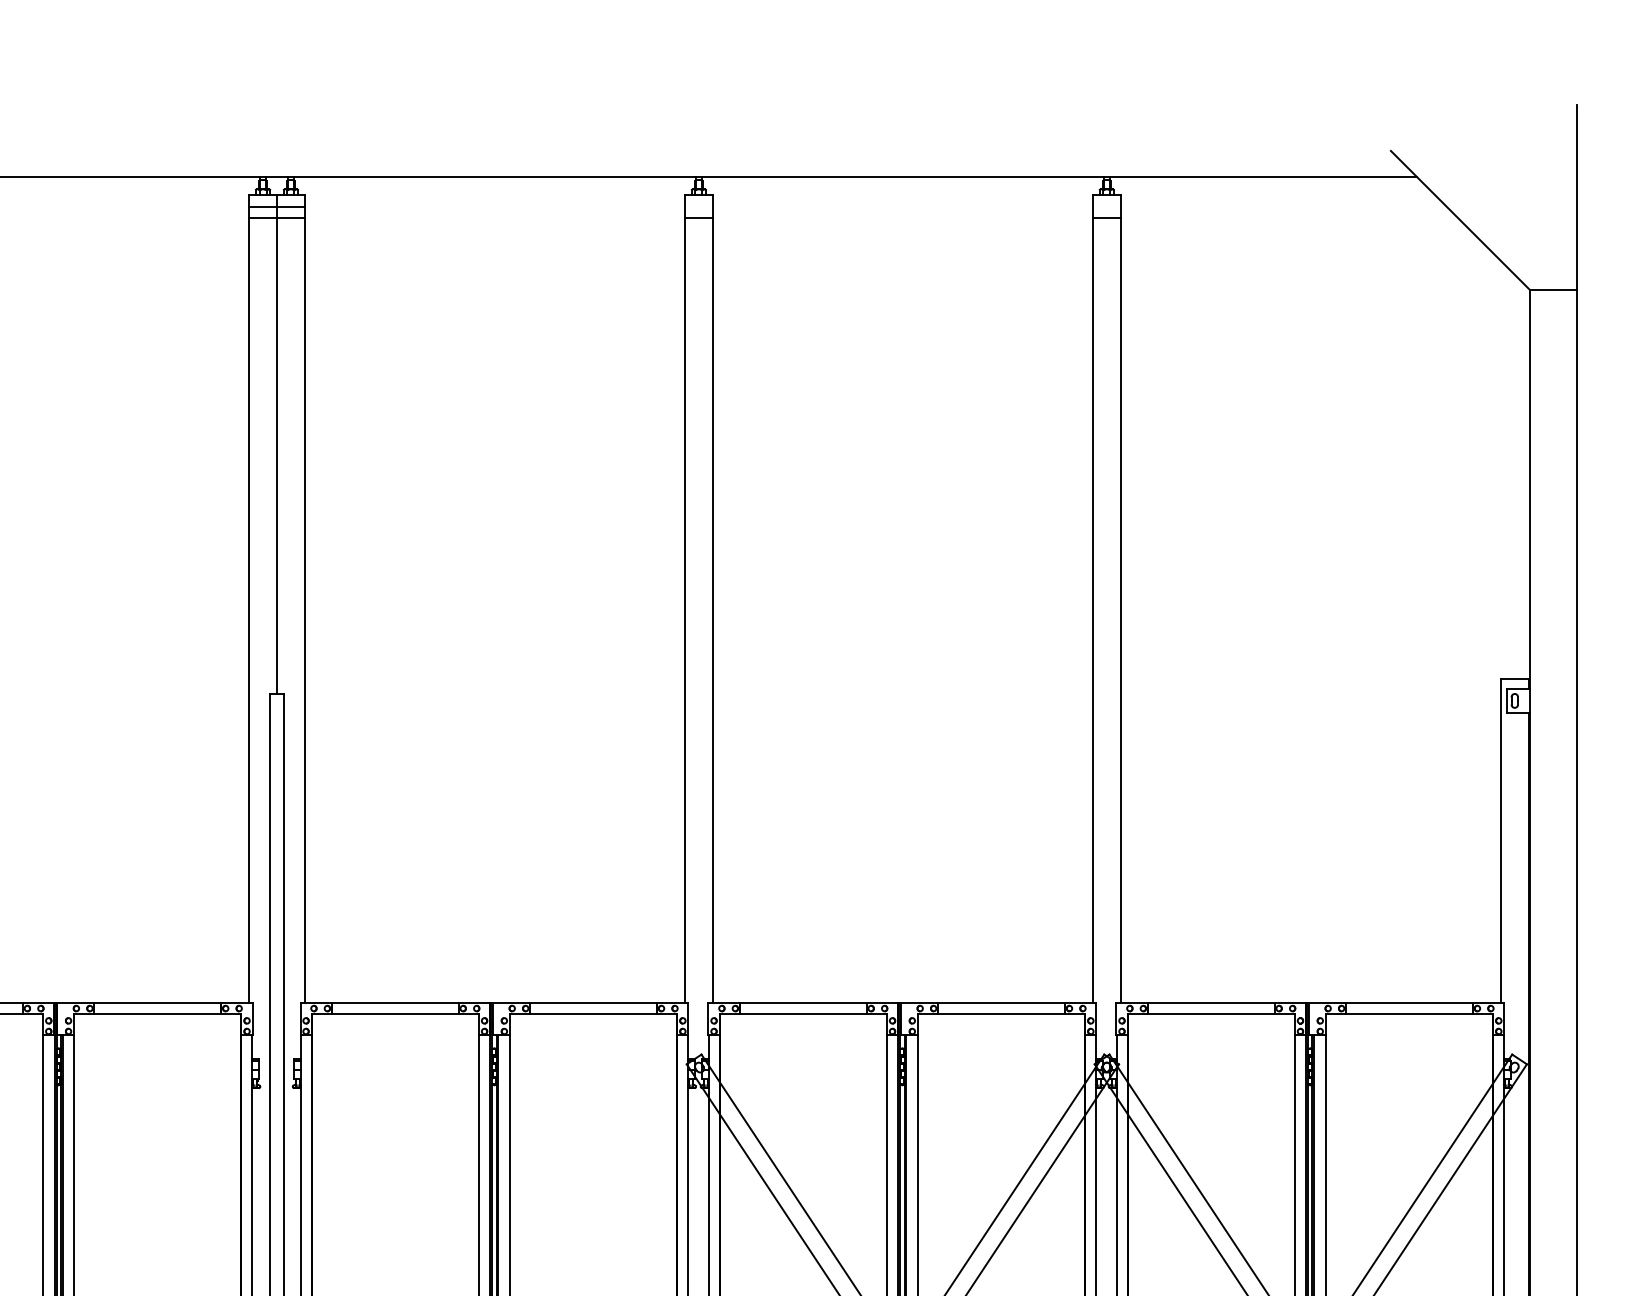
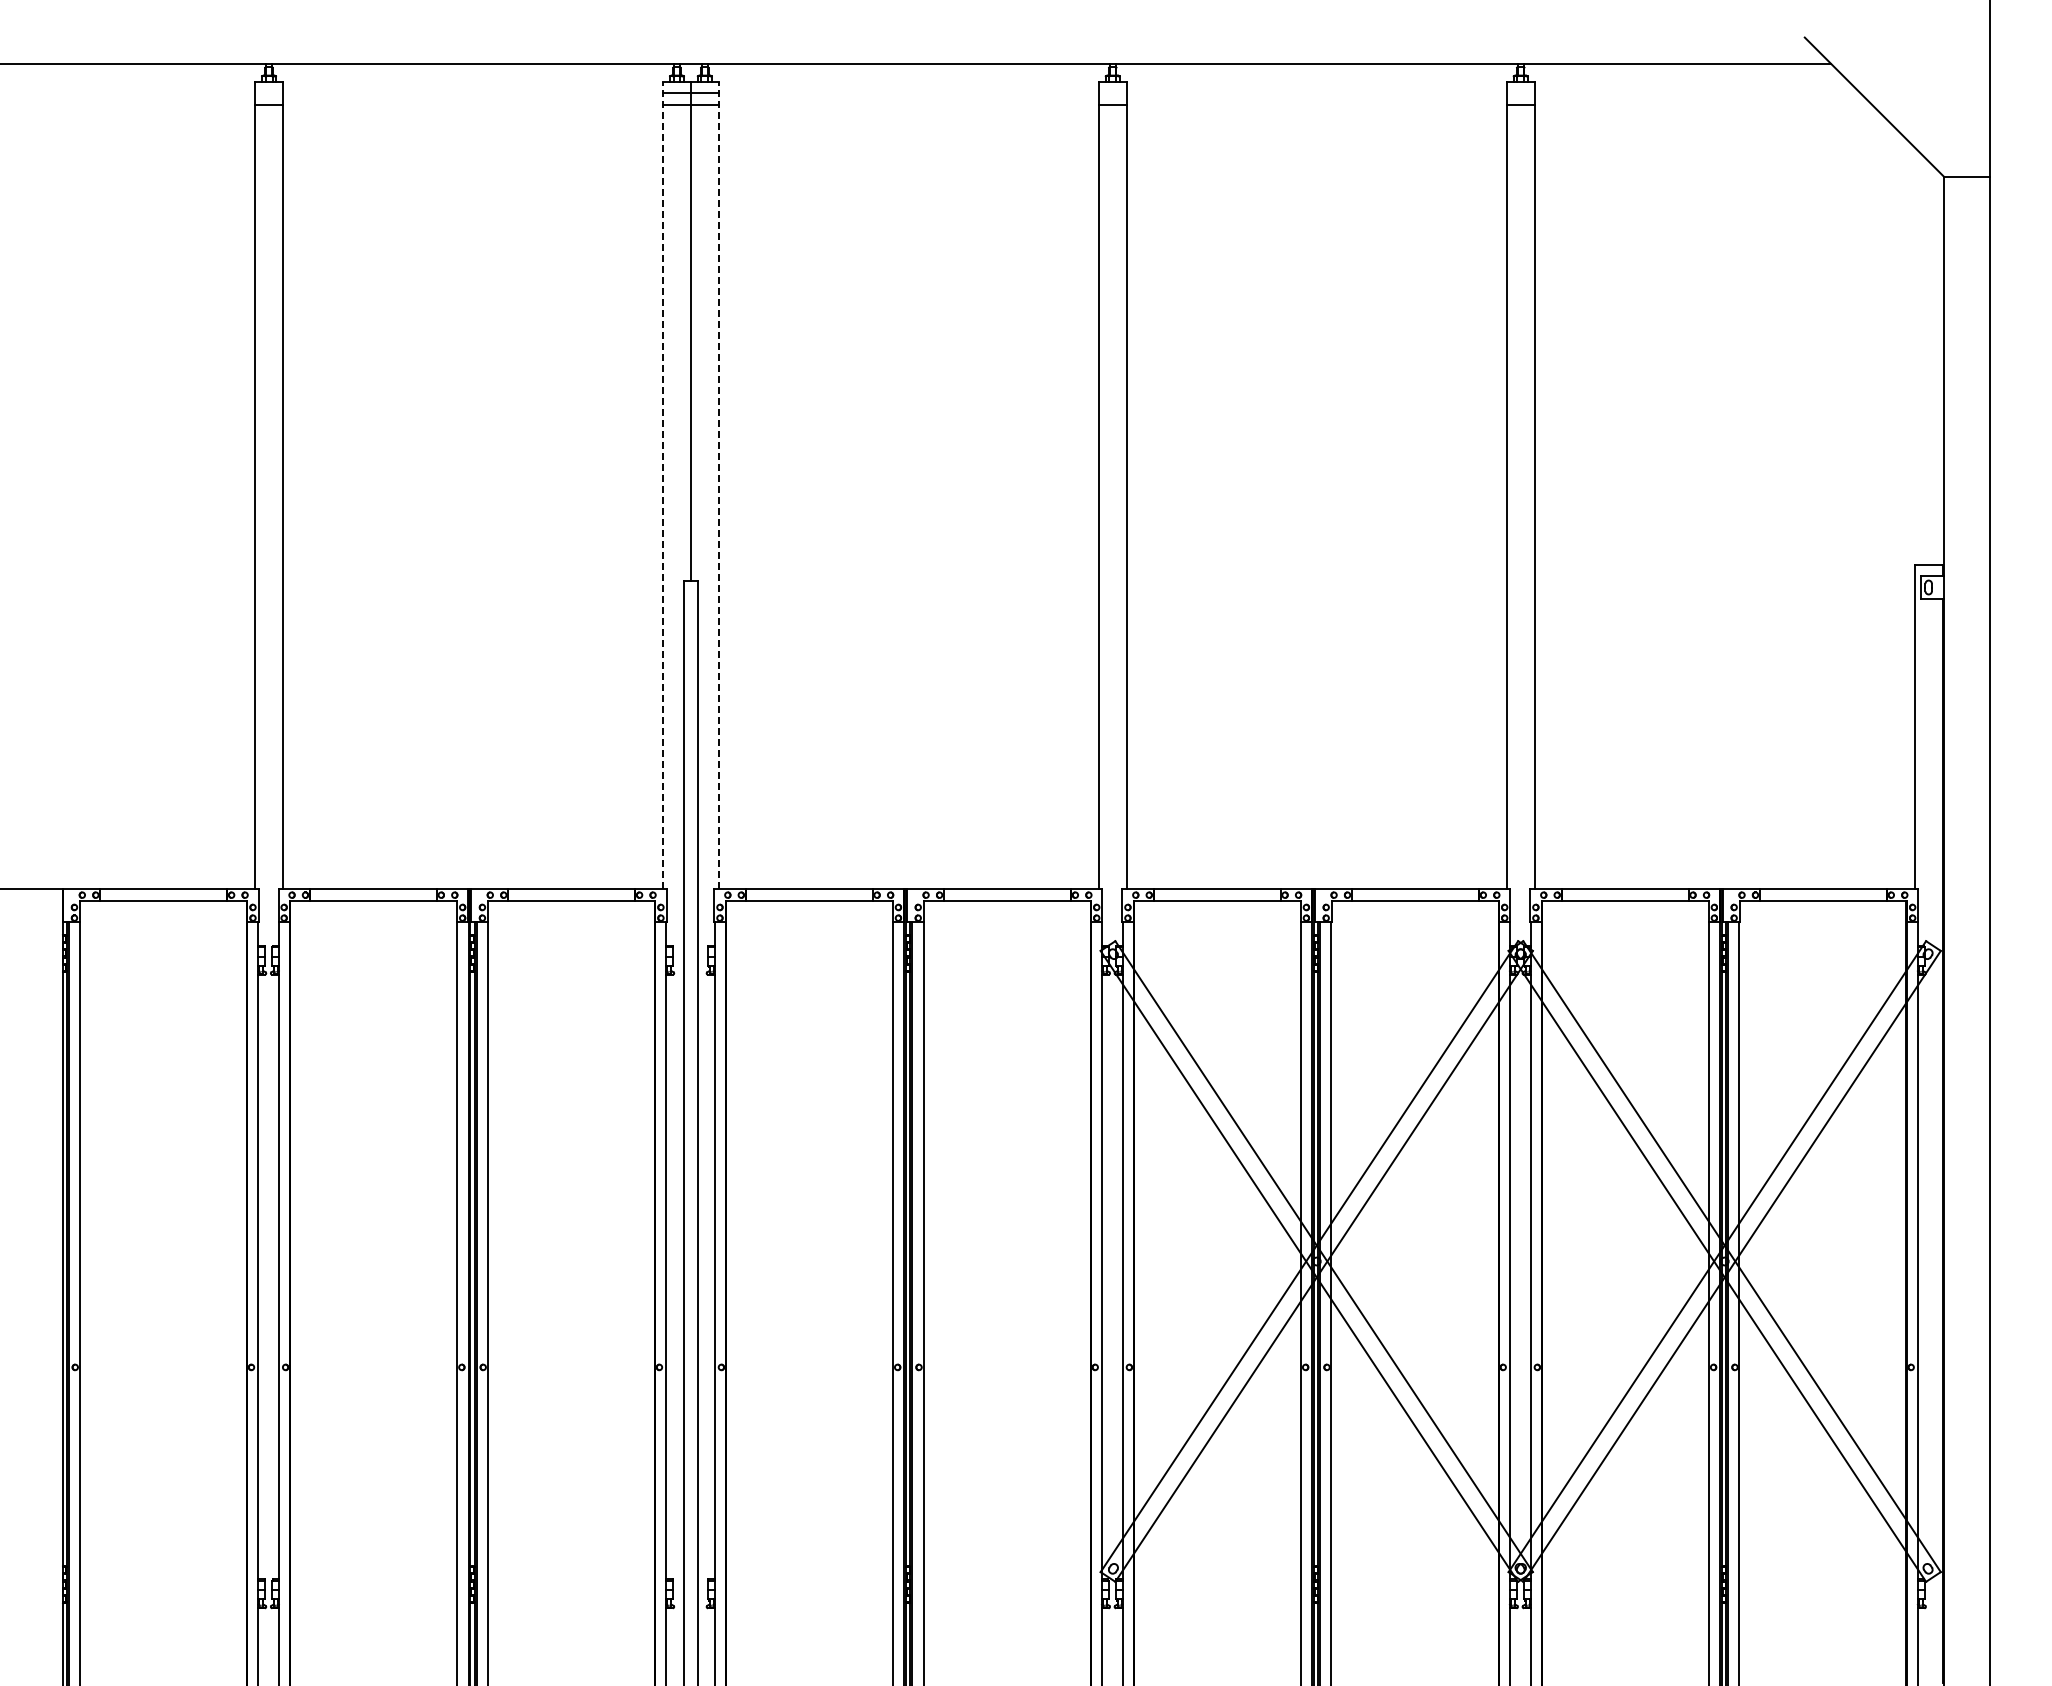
line: (249, 598) -> (663, 485), solid -> dashed
line: (304, 598) -> (718, 485), solid -> dashed

